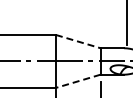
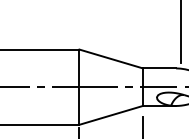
line: (78, 41) -> (111, 58), dashed -> solid
line: (77, 81) -> (110, 115), dashed -> solid

